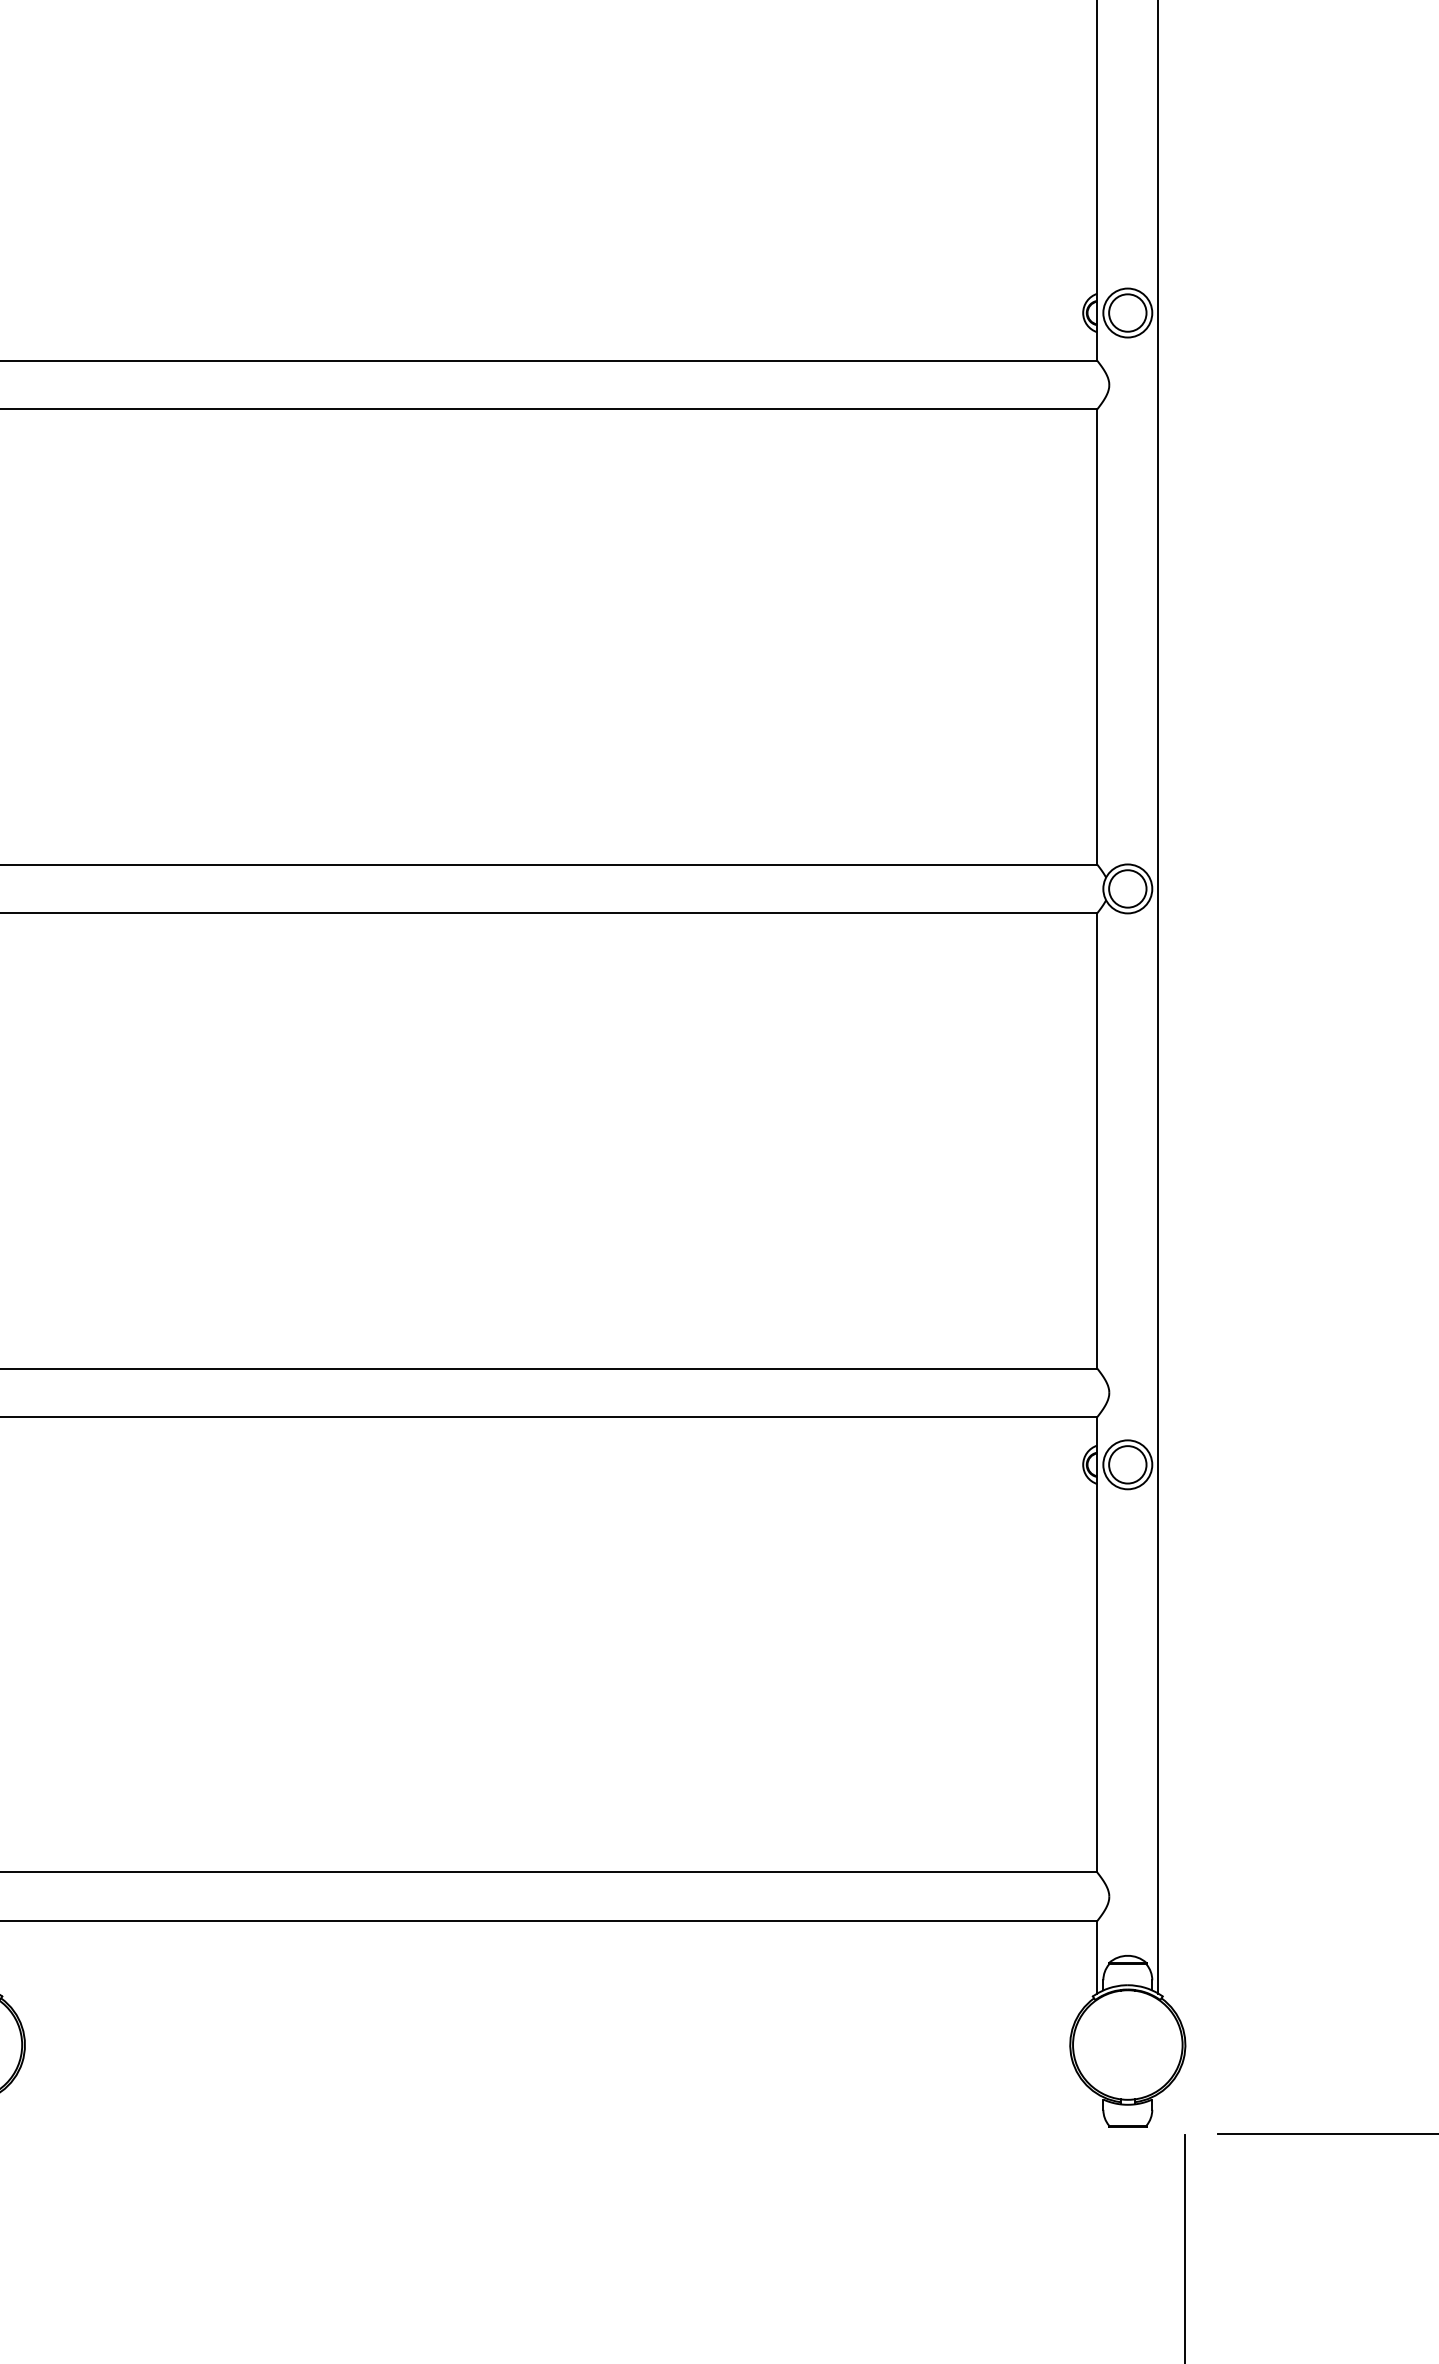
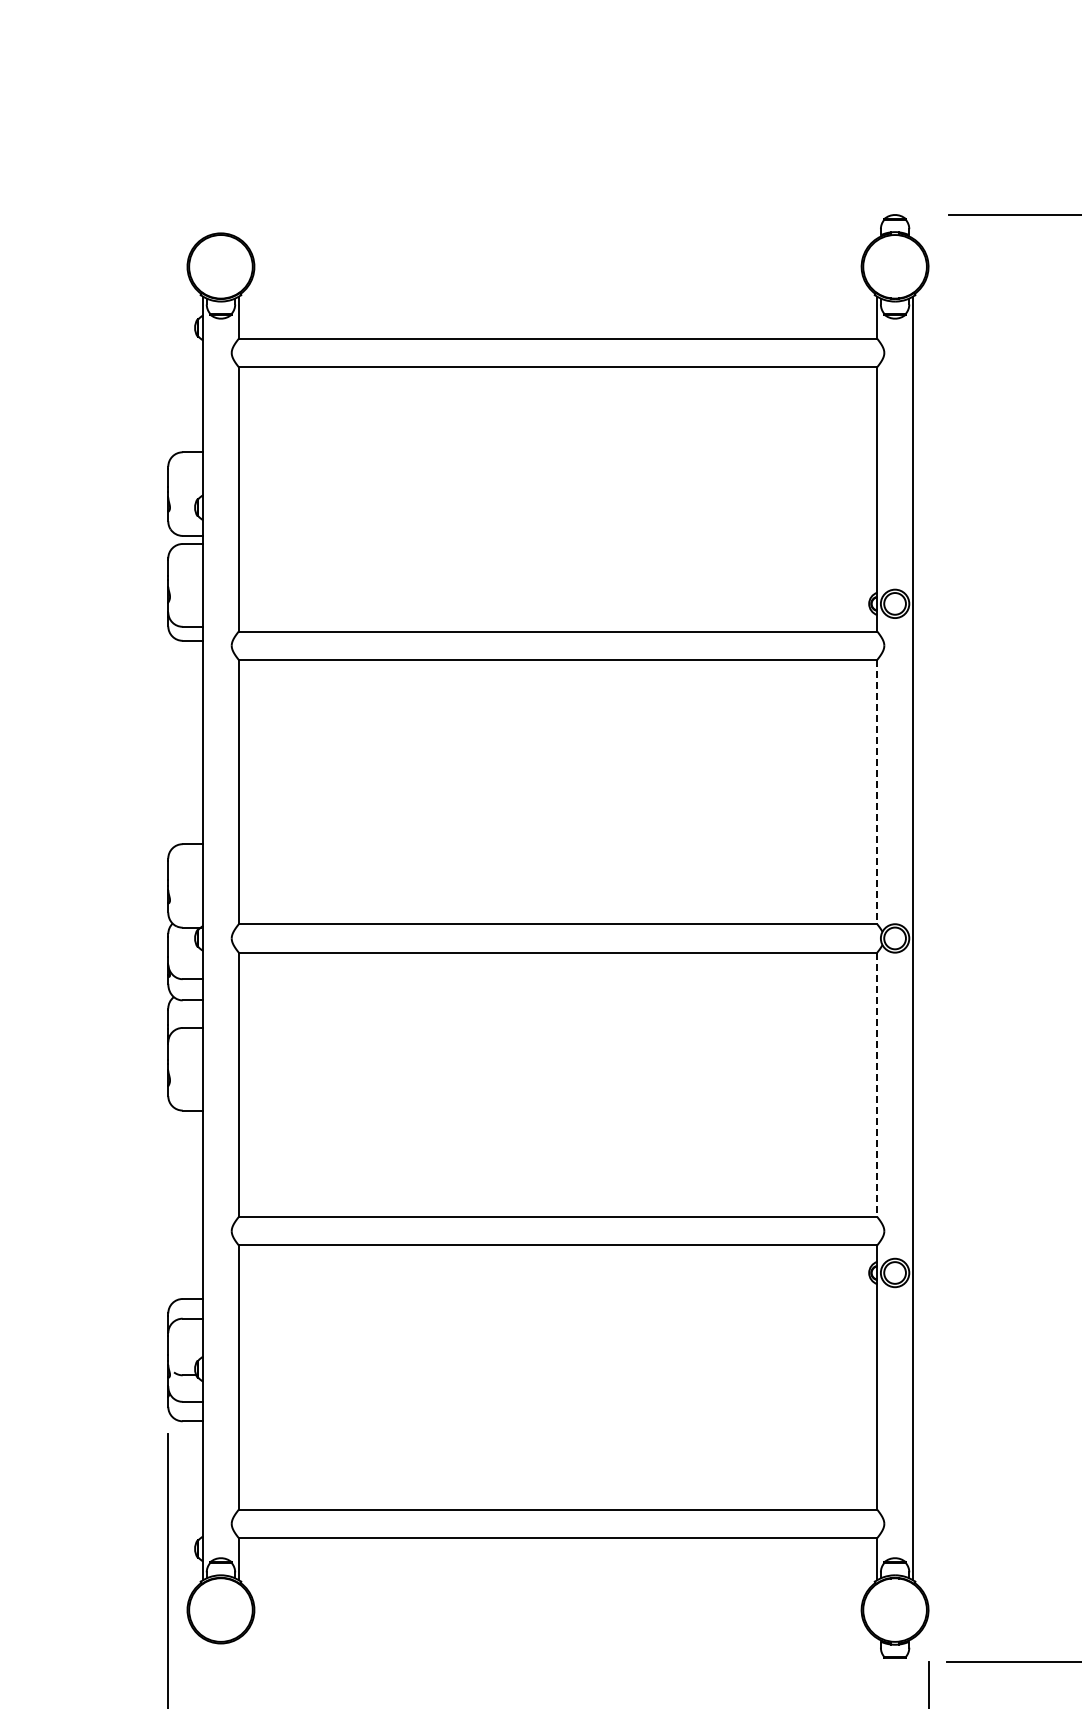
line: (1097, 637) -> (877, 792), solid -> dashed
line: (1097, 1142) -> (877, 1085), solid -> dashed

